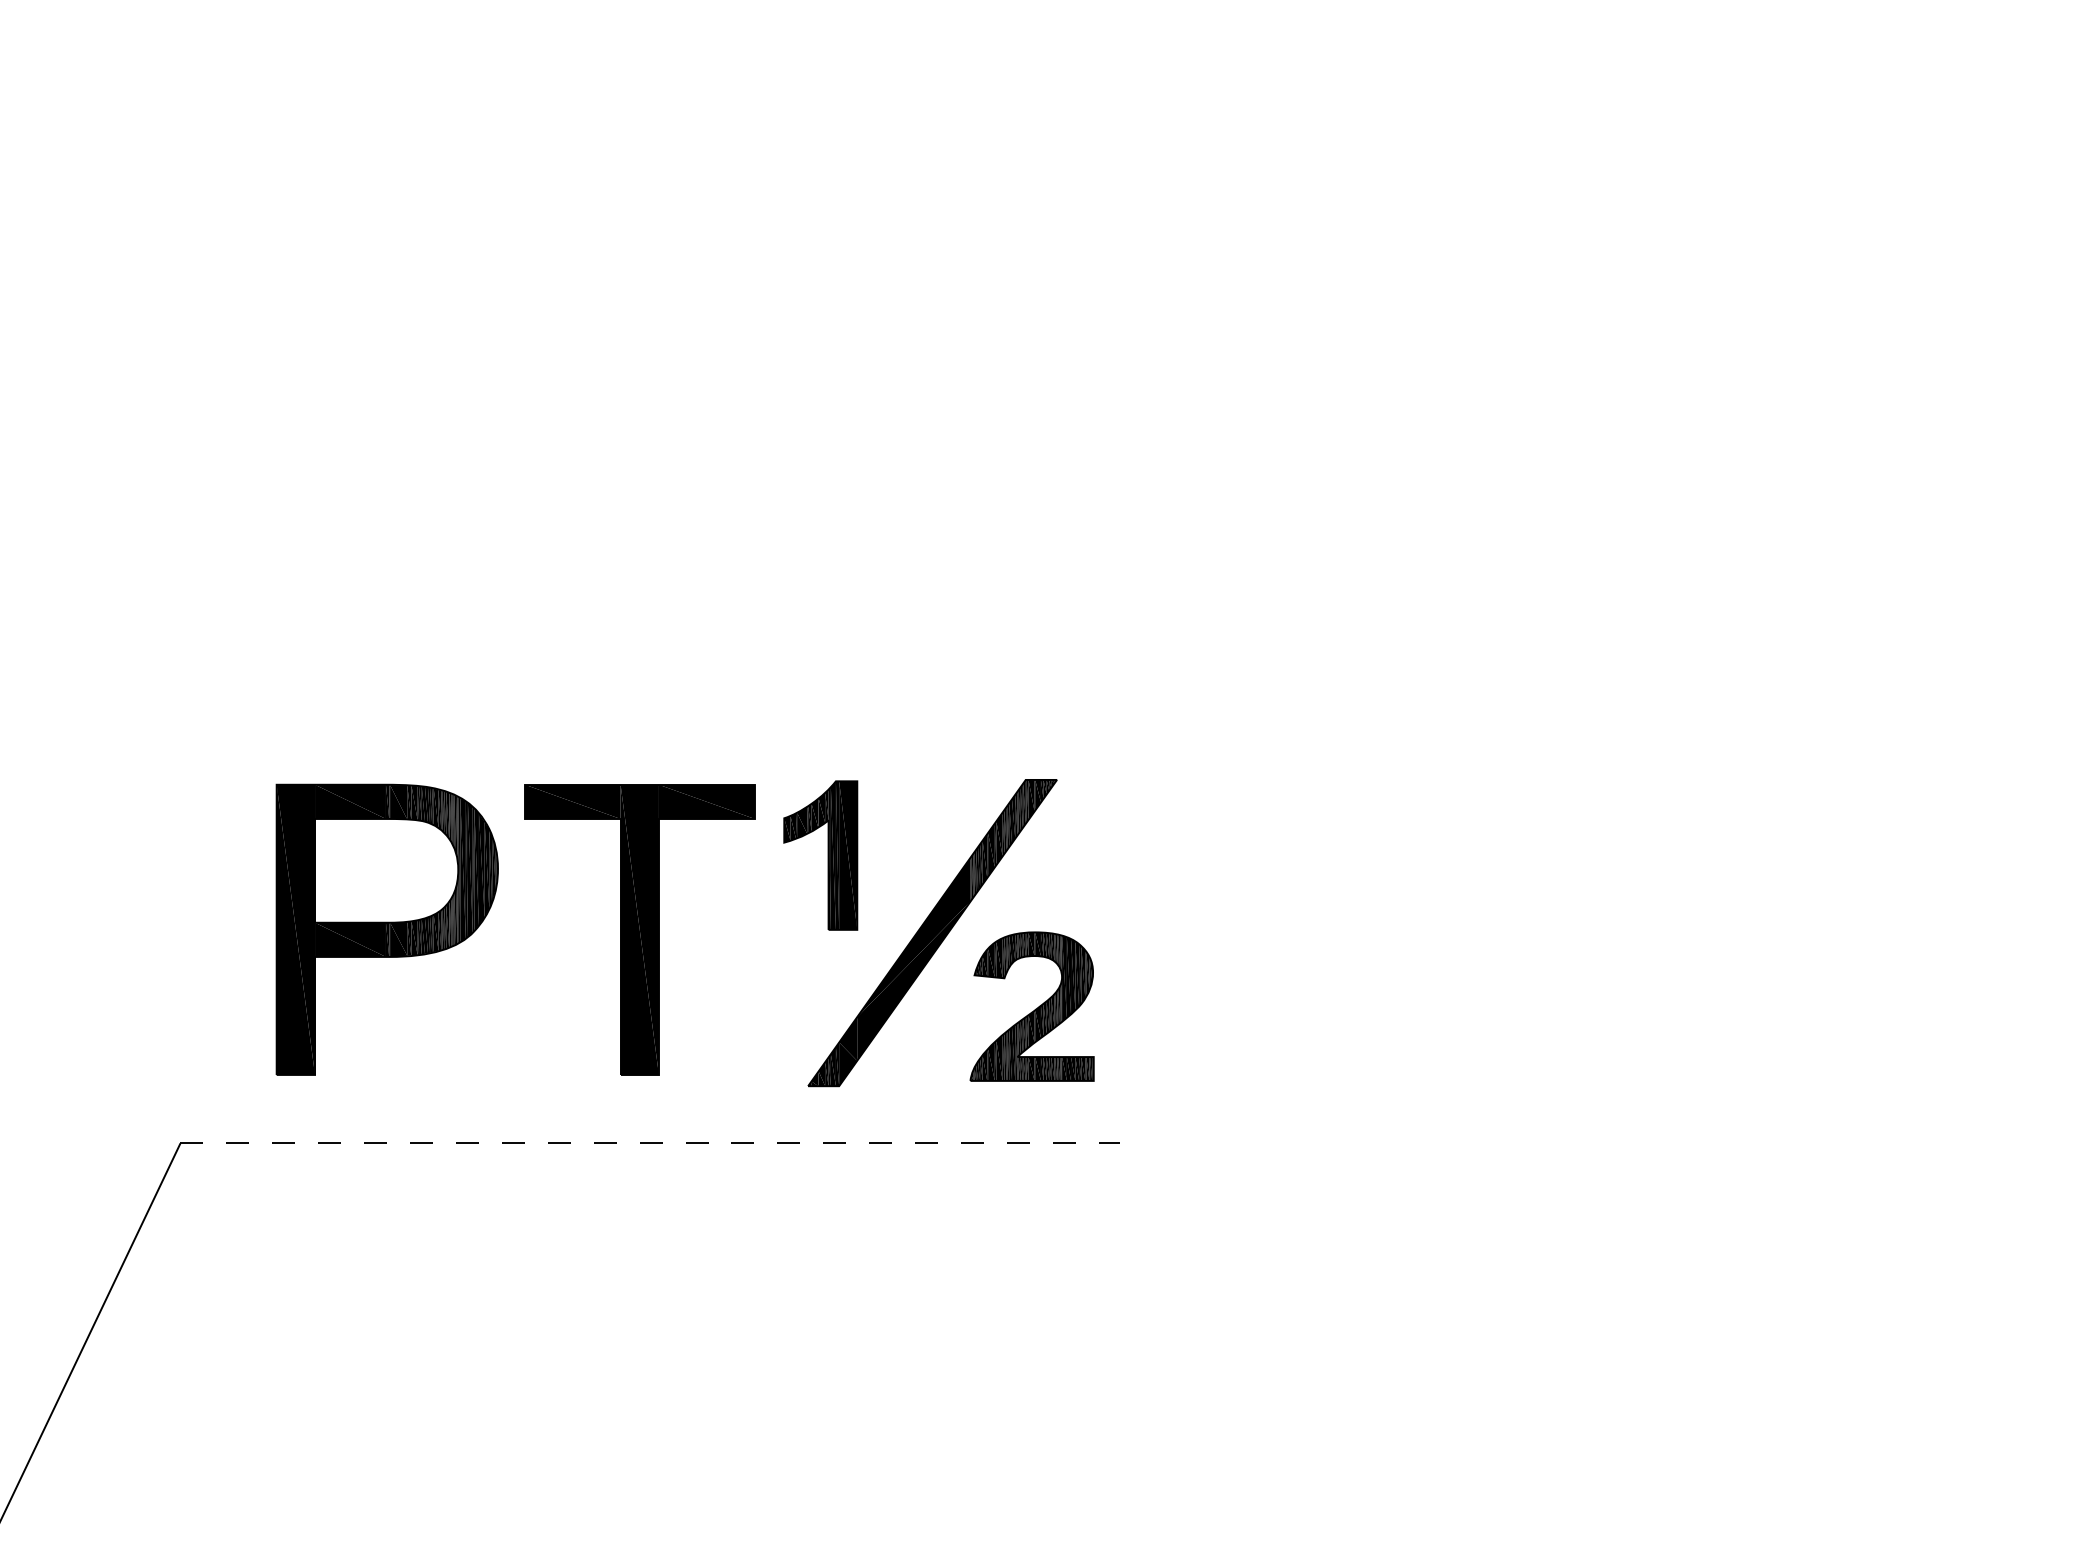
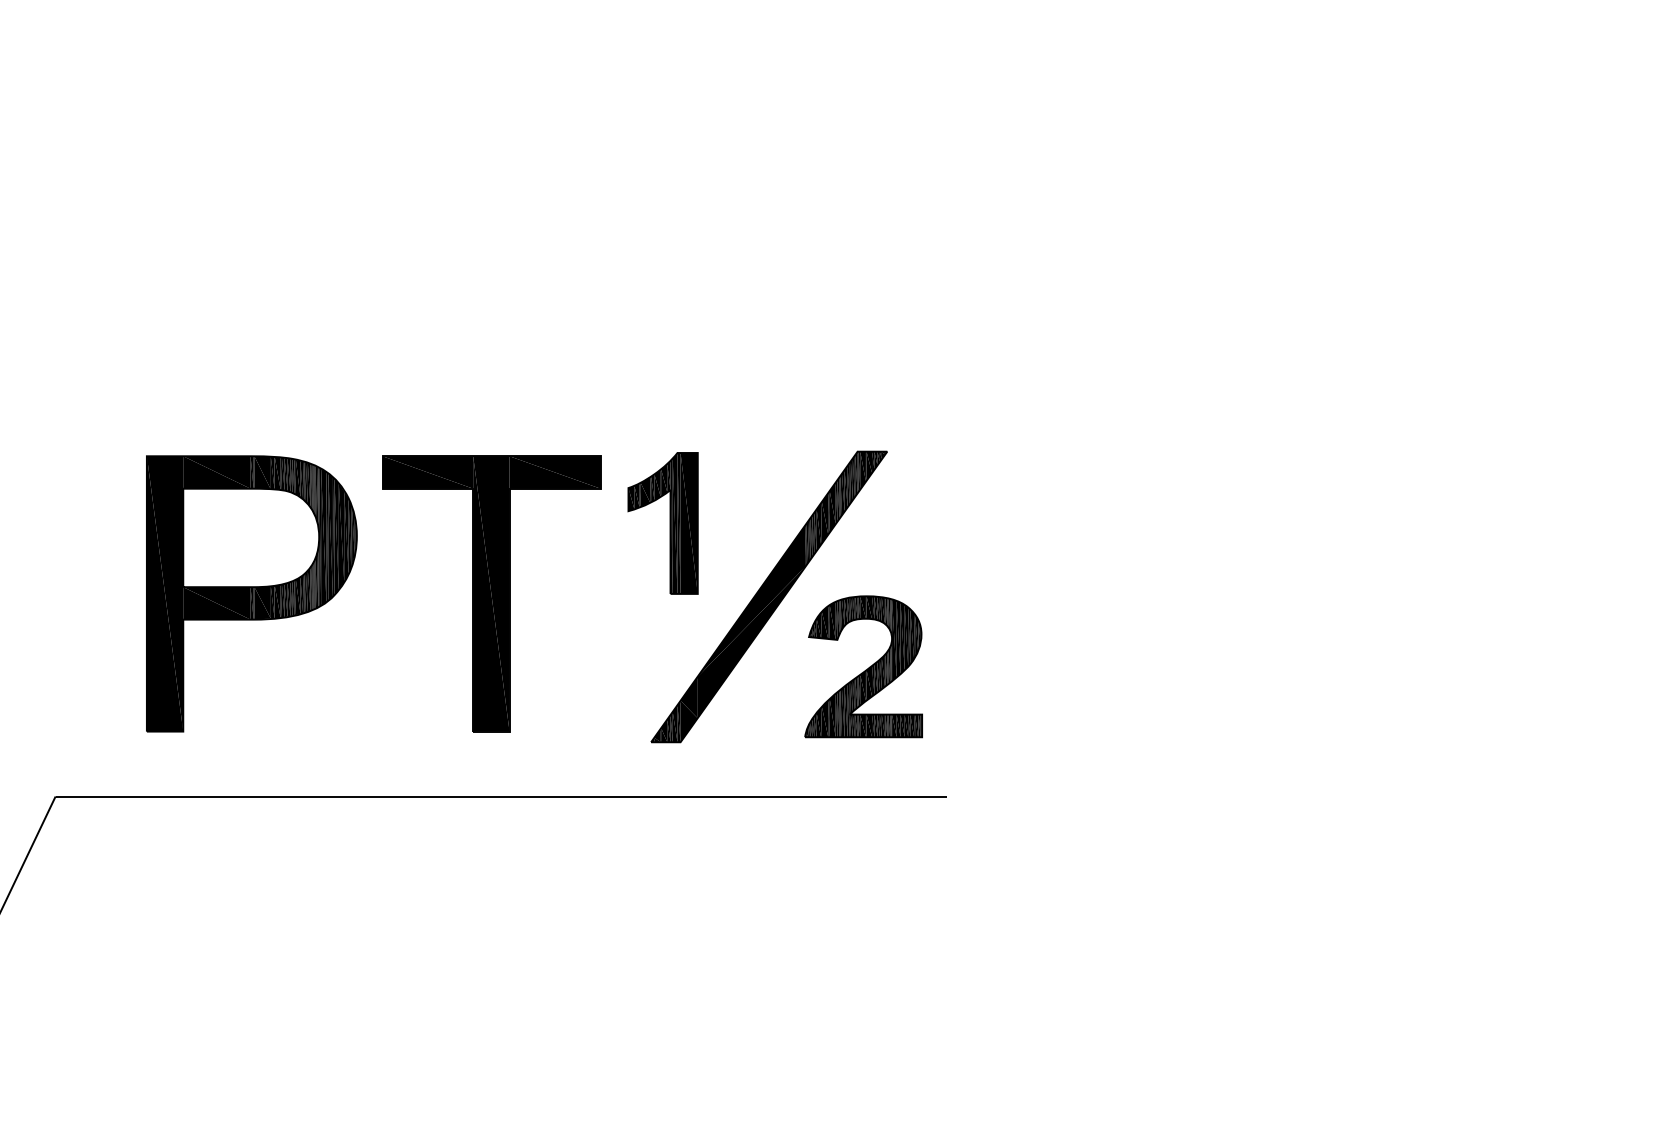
line: (650, 1143) -> (501, 796), dashed -> solid

